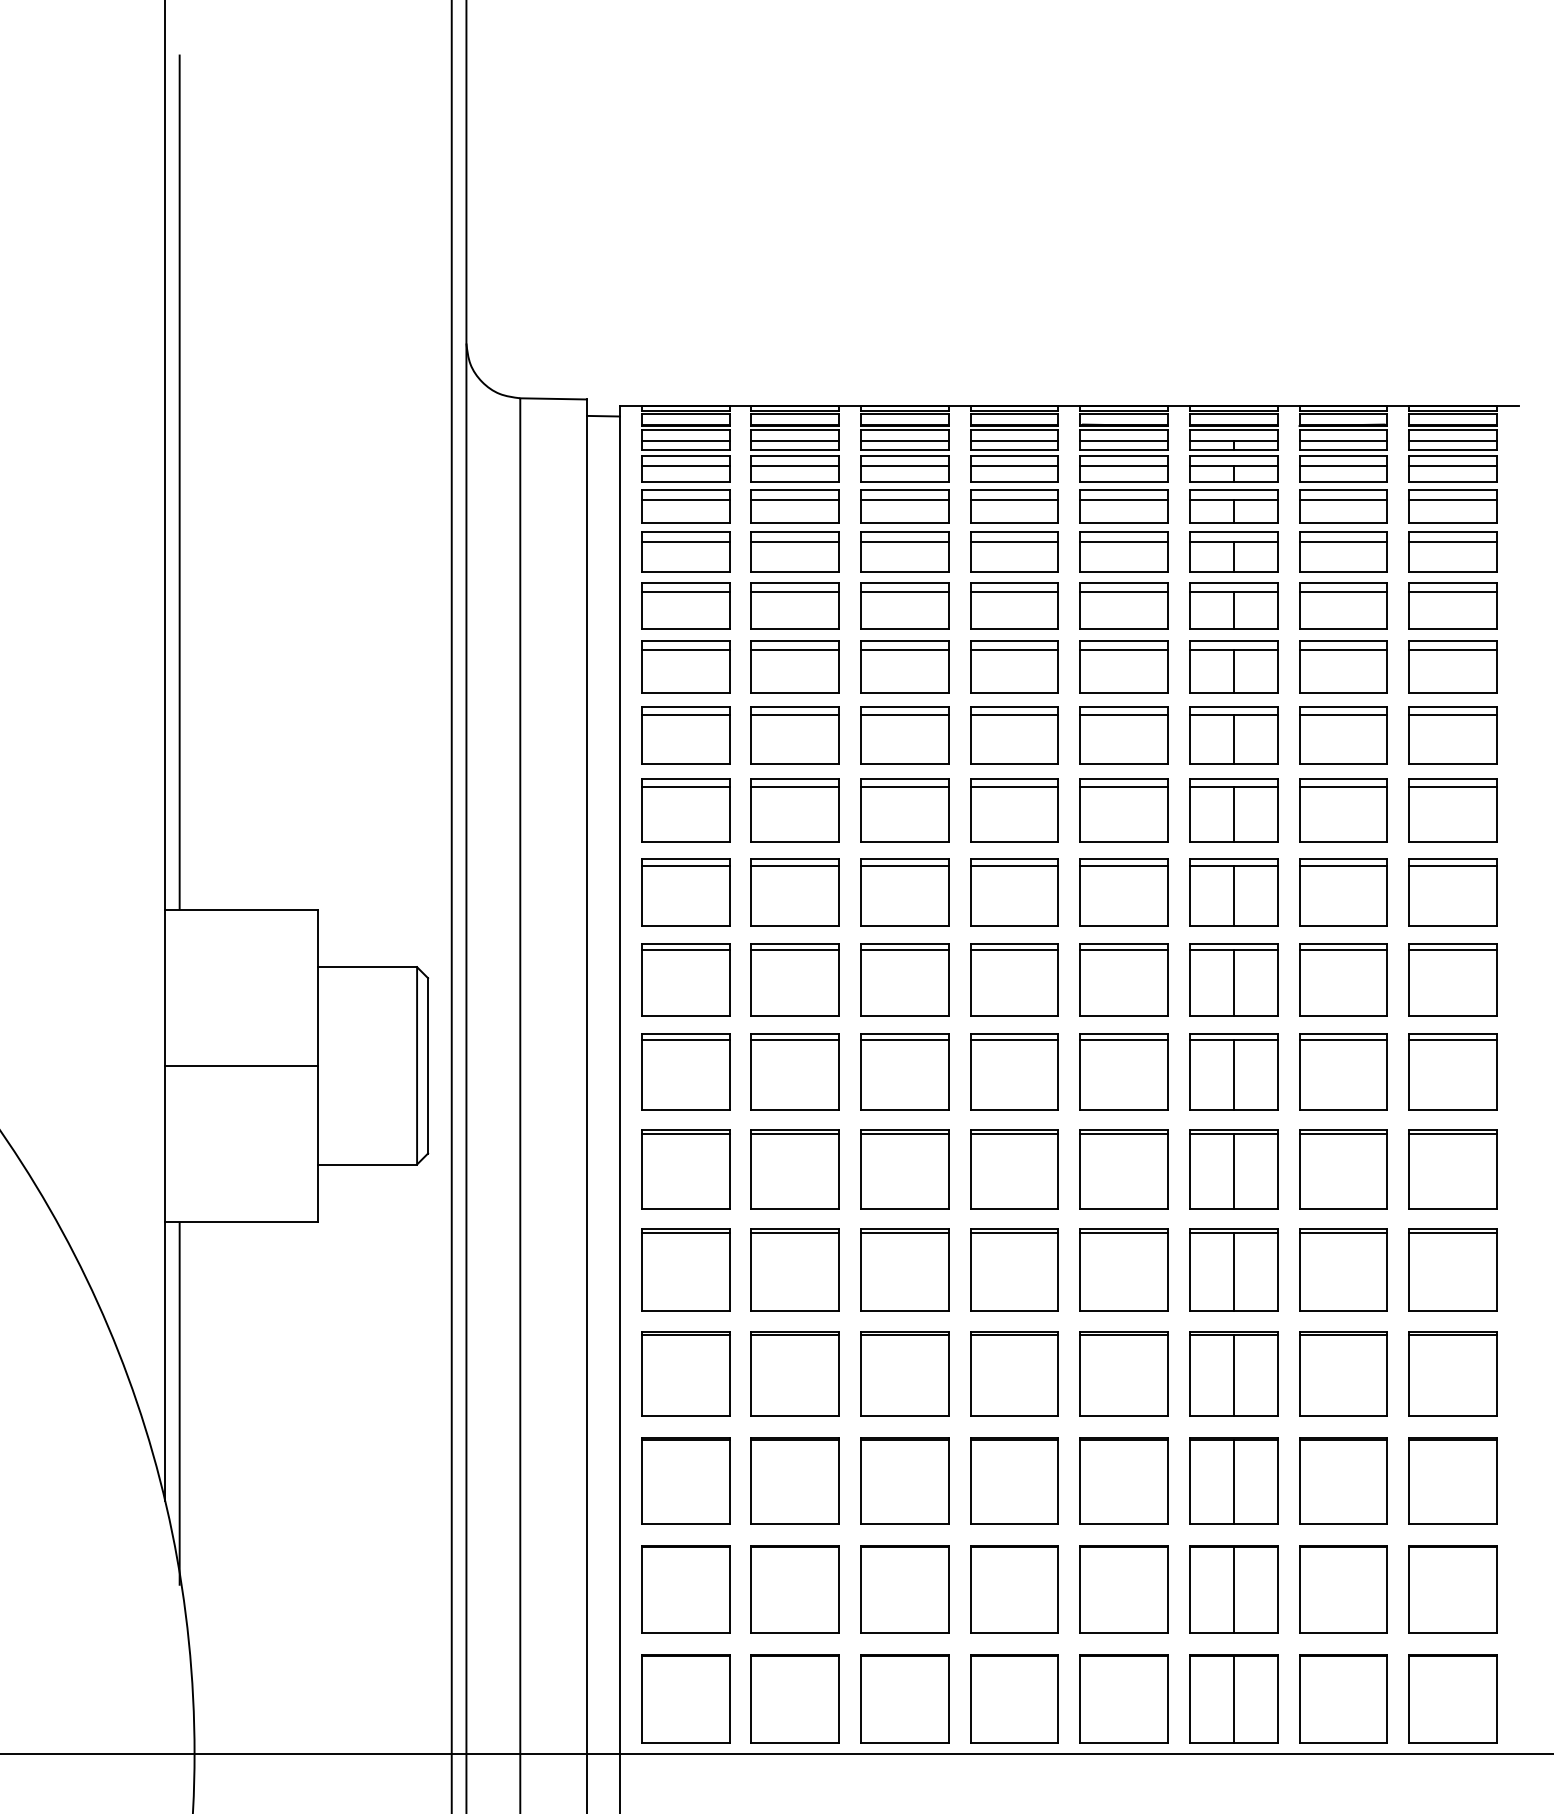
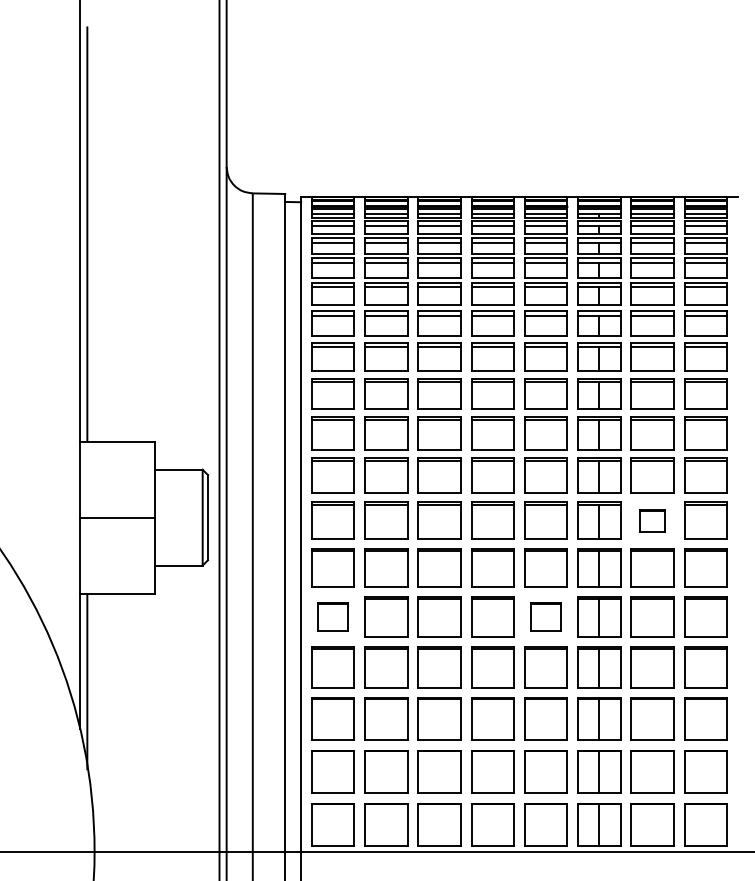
part: (1343, 1071) -> (652, 520), size x0.6
part: (684, 1269) -> (332, 616), size x0.7
part: (1122, 1269) -> (545, 616), size x0.7

